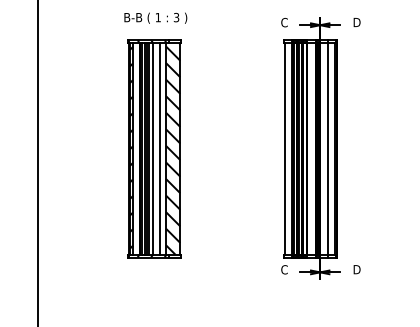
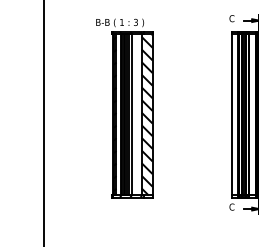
text: (155, 17) -> (119, 22), moved
line: (159, 148) -> (136, 114), removed

